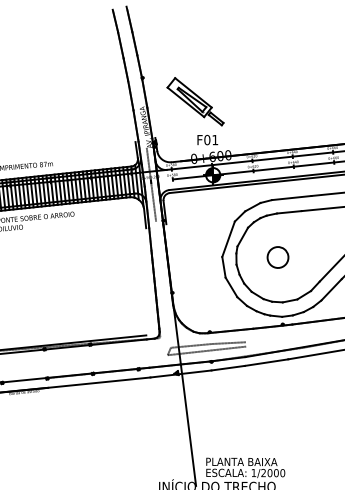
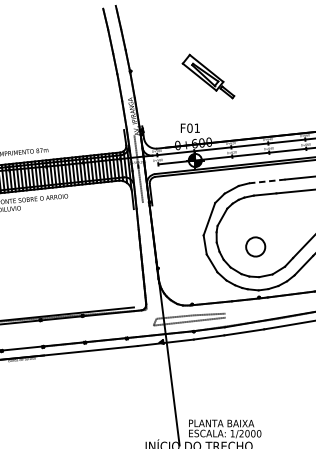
part: (195, 101) -> (208, 76), moved
line: (291, 198) -> (267, 181), solid -> dashed
part: (277, 257) -> (255, 246), moved

